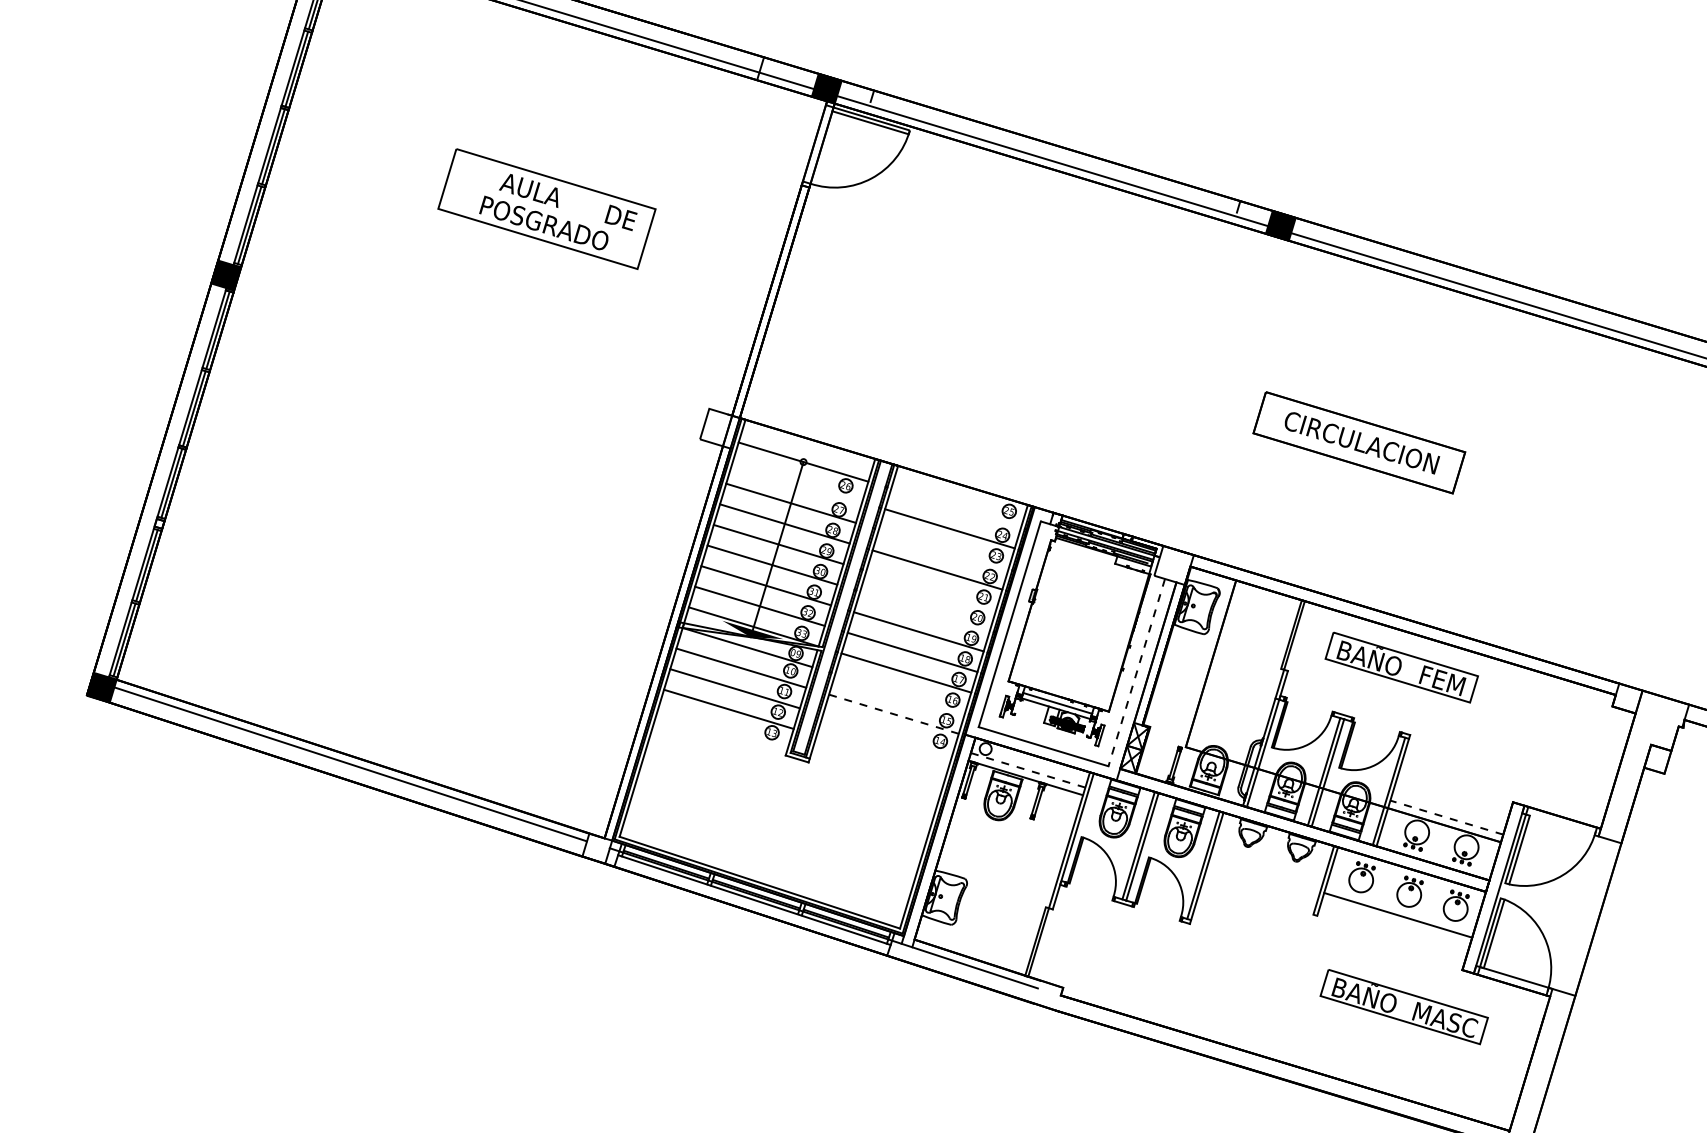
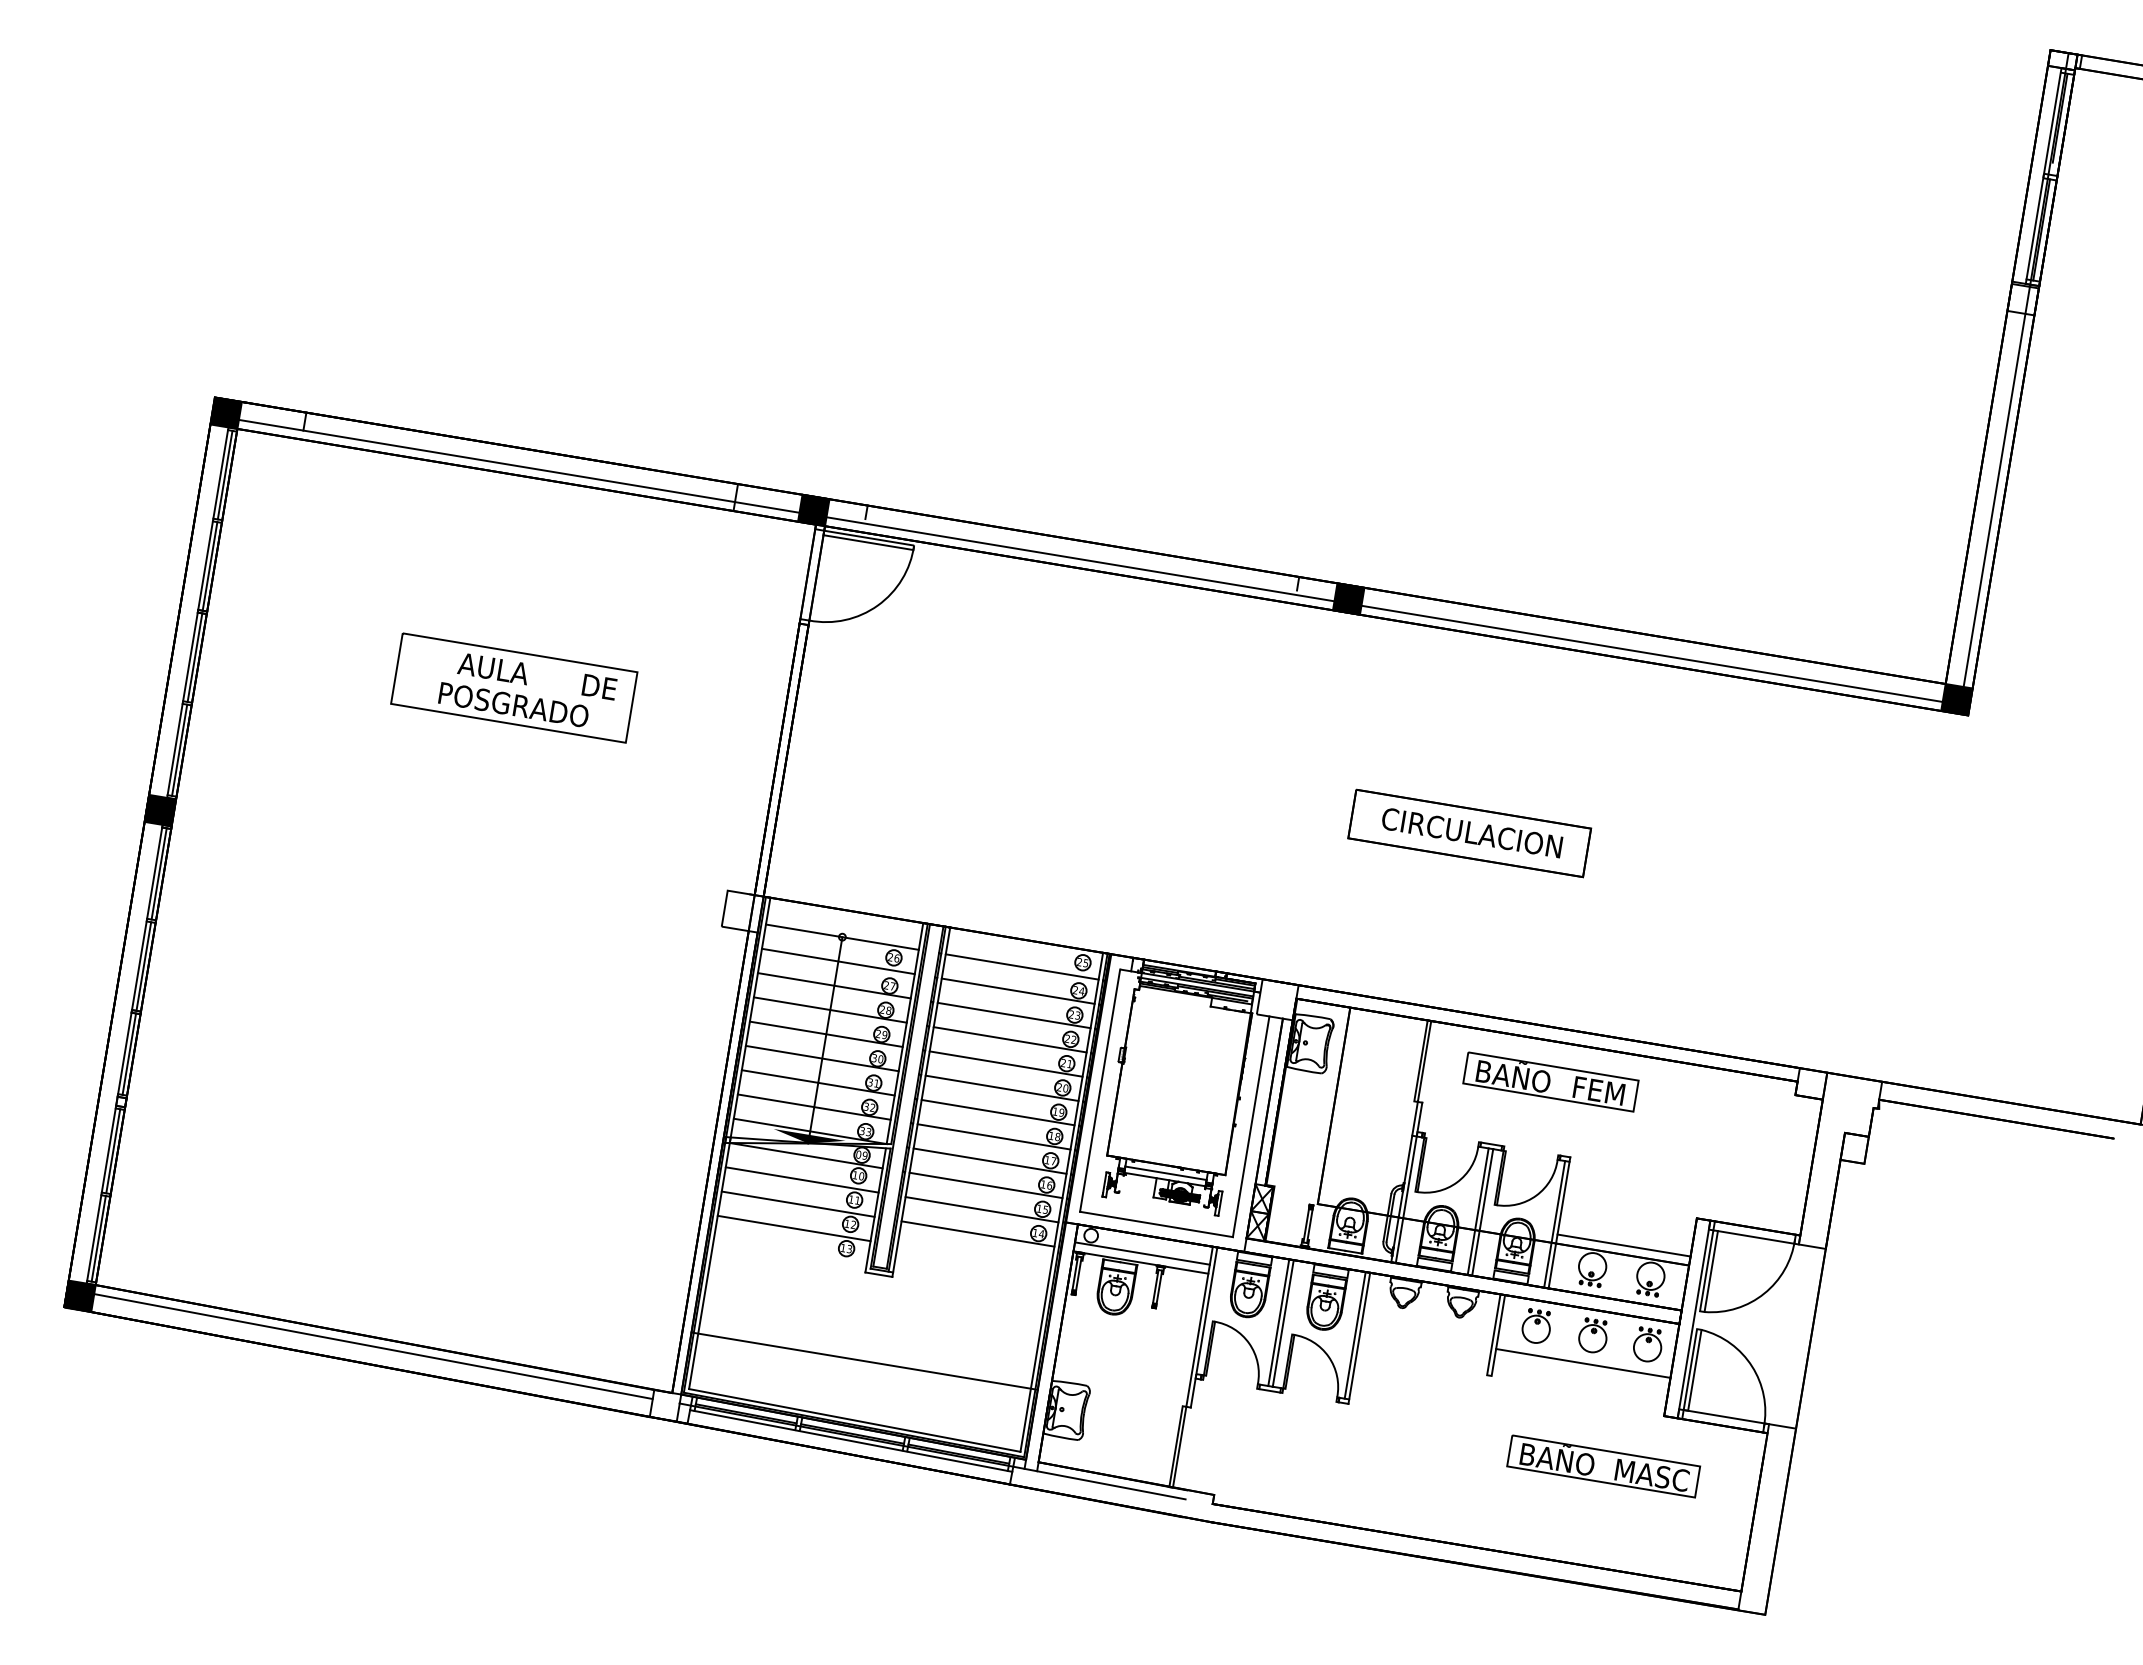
line: (796, 482) -> (837, 961), added
line: (955, 507) -> (1021, 966), added
line: (943, 549) -> (1013, 1015), added
line: (930, 590) -> (1005, 1063), added
line: (924, 610) -> (1001, 1087), added
line: (1137, 672) -> (1251, 1126), dashed -> solid
line: (899, 693) -> (985, 1185), added
line: (894, 714) -> (982, 1209), dashed -> solid
line: (887, 734) -> (977, 1233), added
line: (1027, 770) -> (1141, 1253), dashed -> solid
line: (1446, 817) -> (1623, 1245), dashed -> solid
line: (1561, 825) -> (1755, 1237), added
line: (775, 831) -> (864, 1360), added

